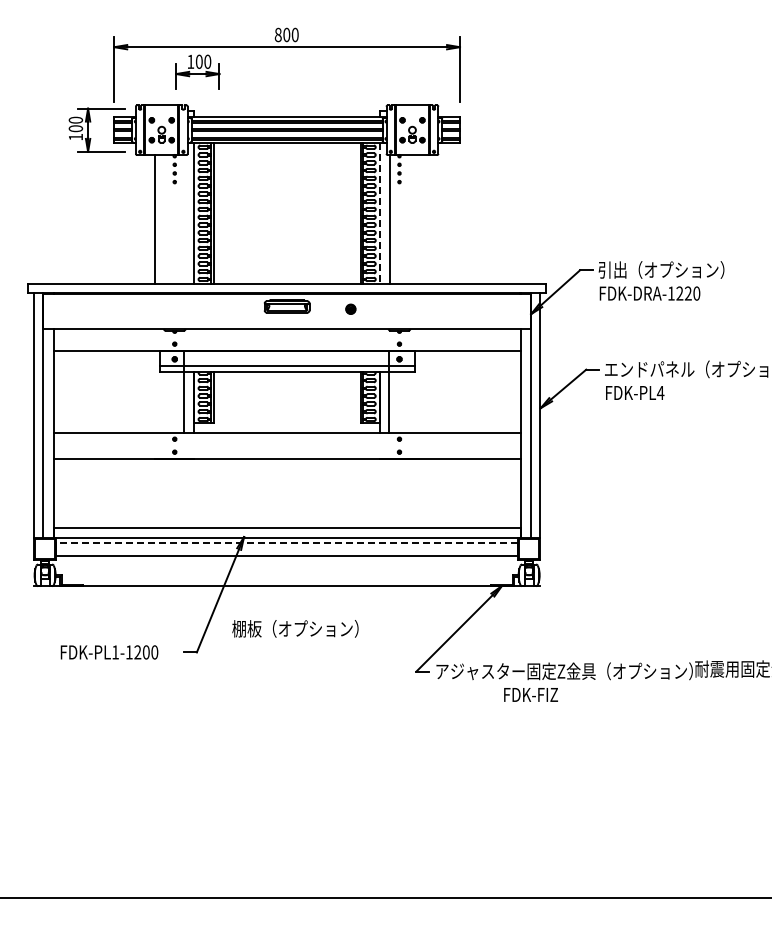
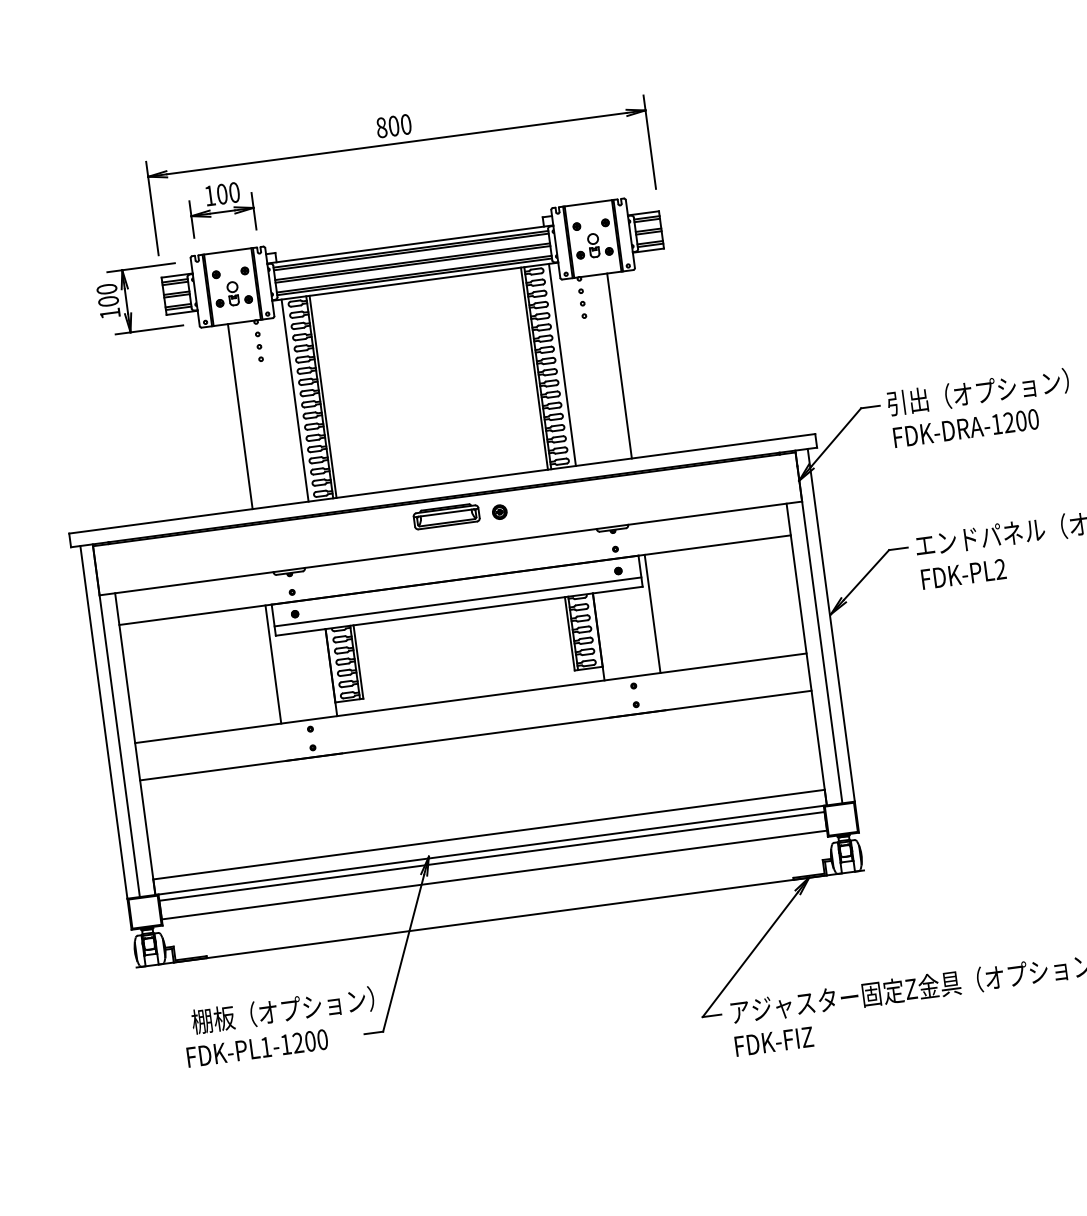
part: (197, 71) -> (221, 208), moved
line: (380, 213) -> (563, 364), dashed -> solid
line: (389, 219) -> (618, 366), moved
text: (687, 293) -> (1020, 421), FDK-DRA-1220 -> FDK-DRA-1200
part: (350, 308) -> (499, 511), moved
line: (184, 391) -> (273, 664), moved
line: (388, 391) -> (651, 613), moved
text: (660, 392) -> (1000, 568), FDK-PL4 -> FDK-PL2
line: (286, 542) -> (491, 856), dashed -> solid
text: (295, 628) -> (283, 1009), moved
text: (530, 694) -> (773, 1041), moved

